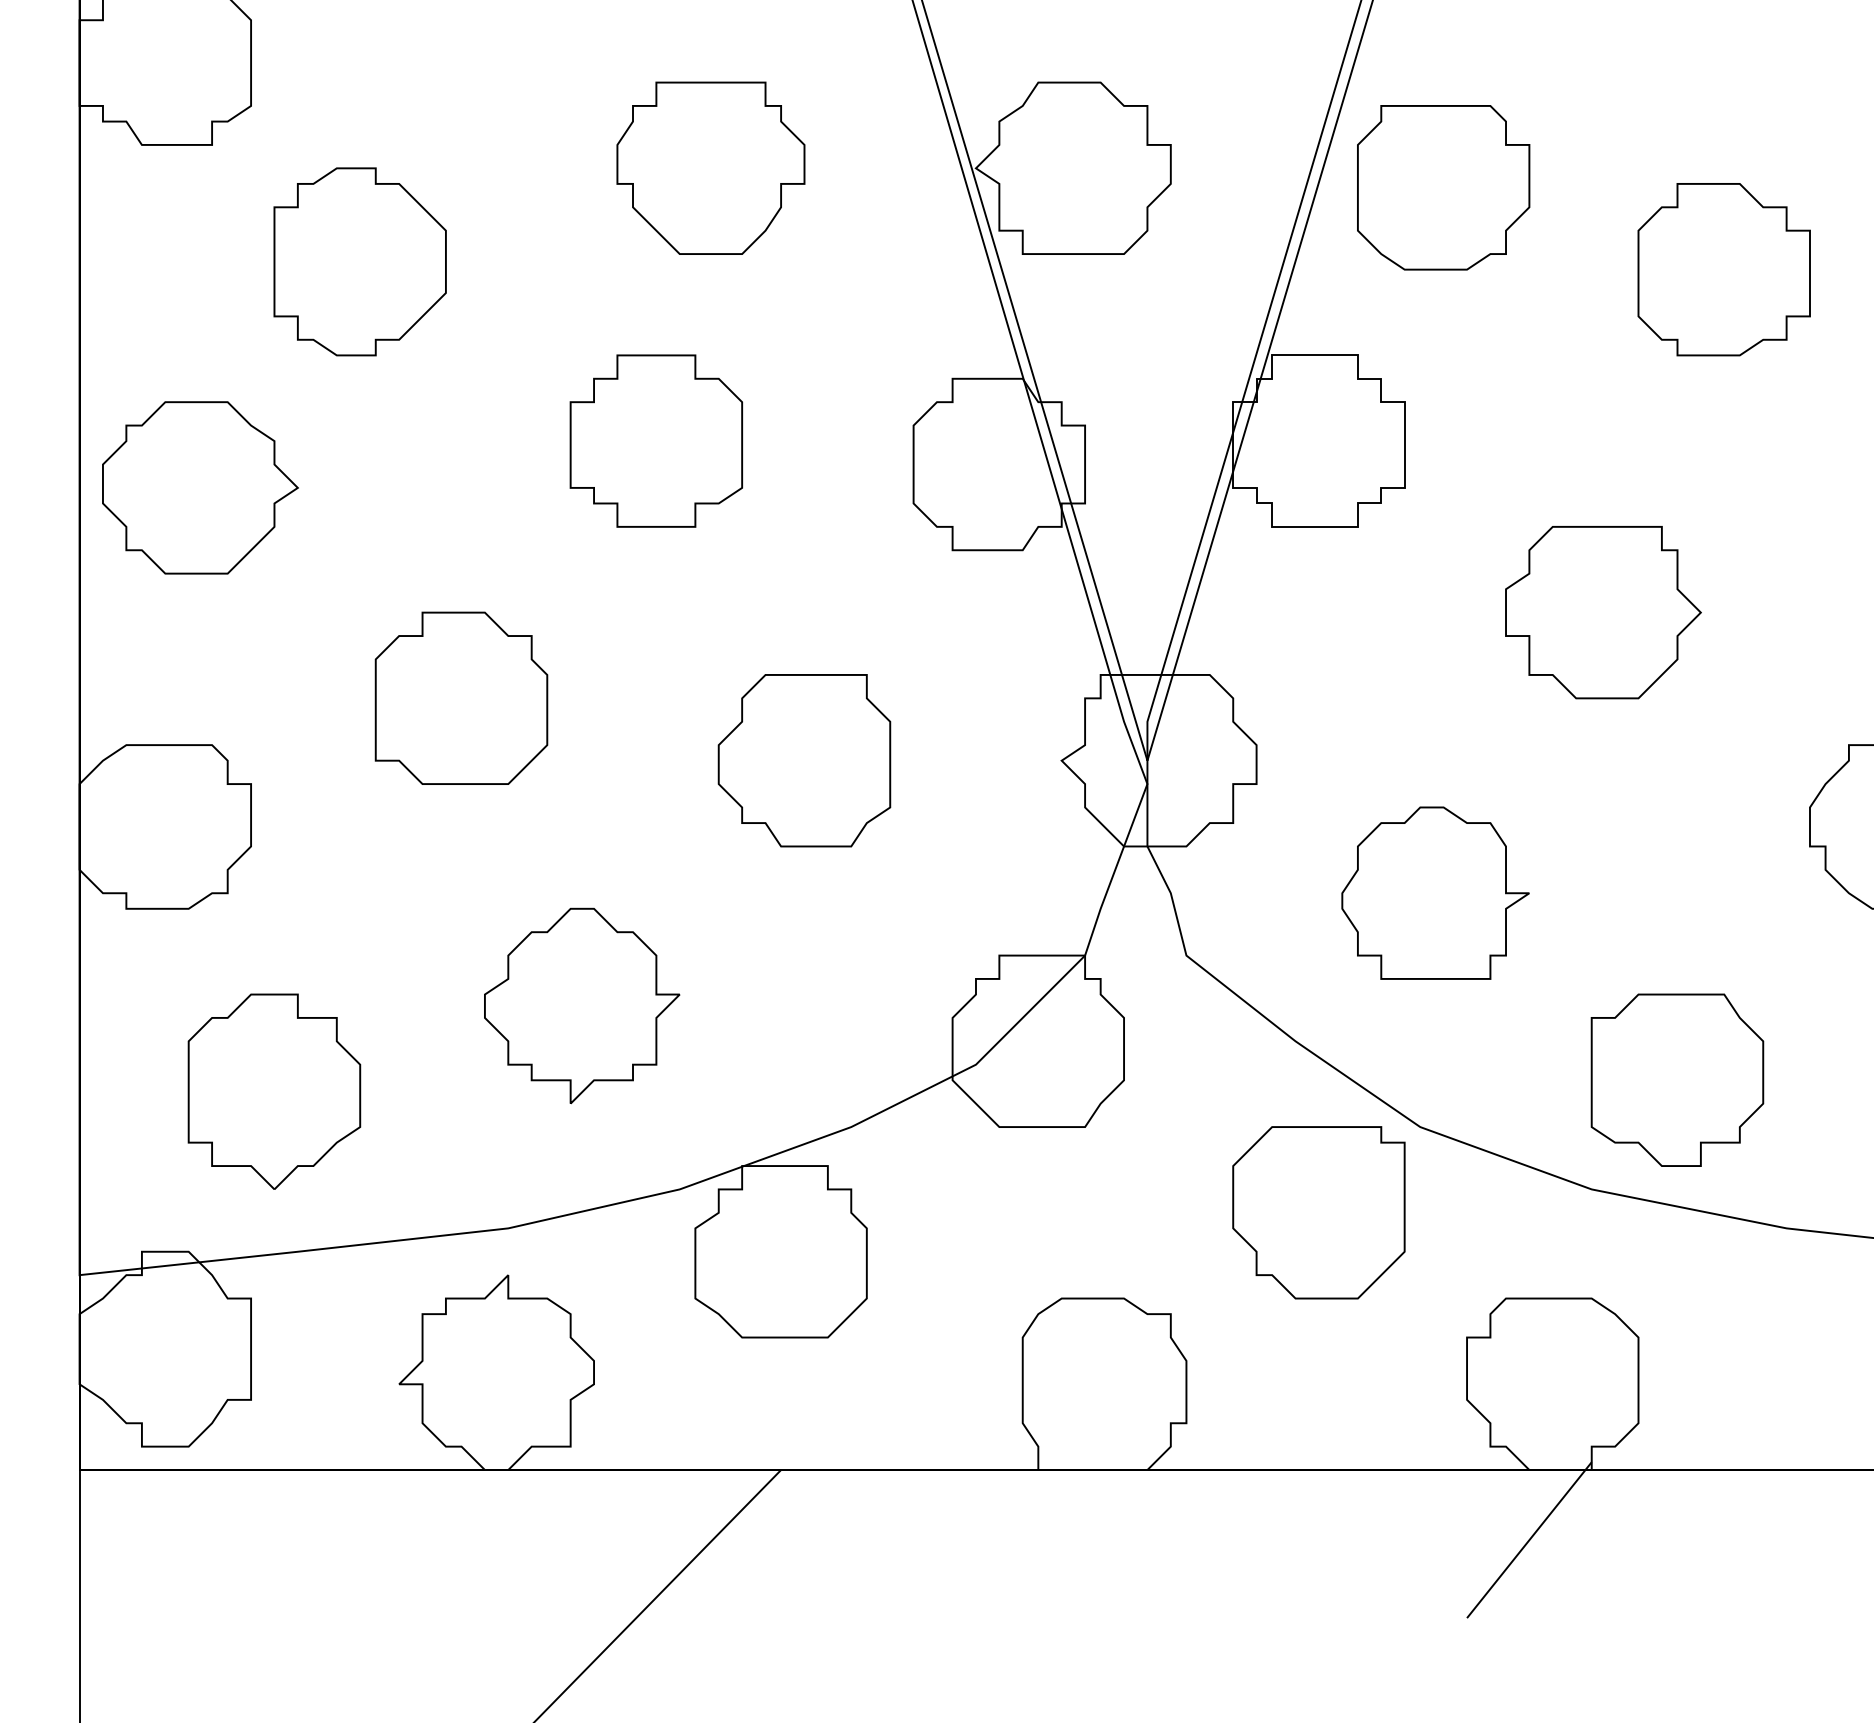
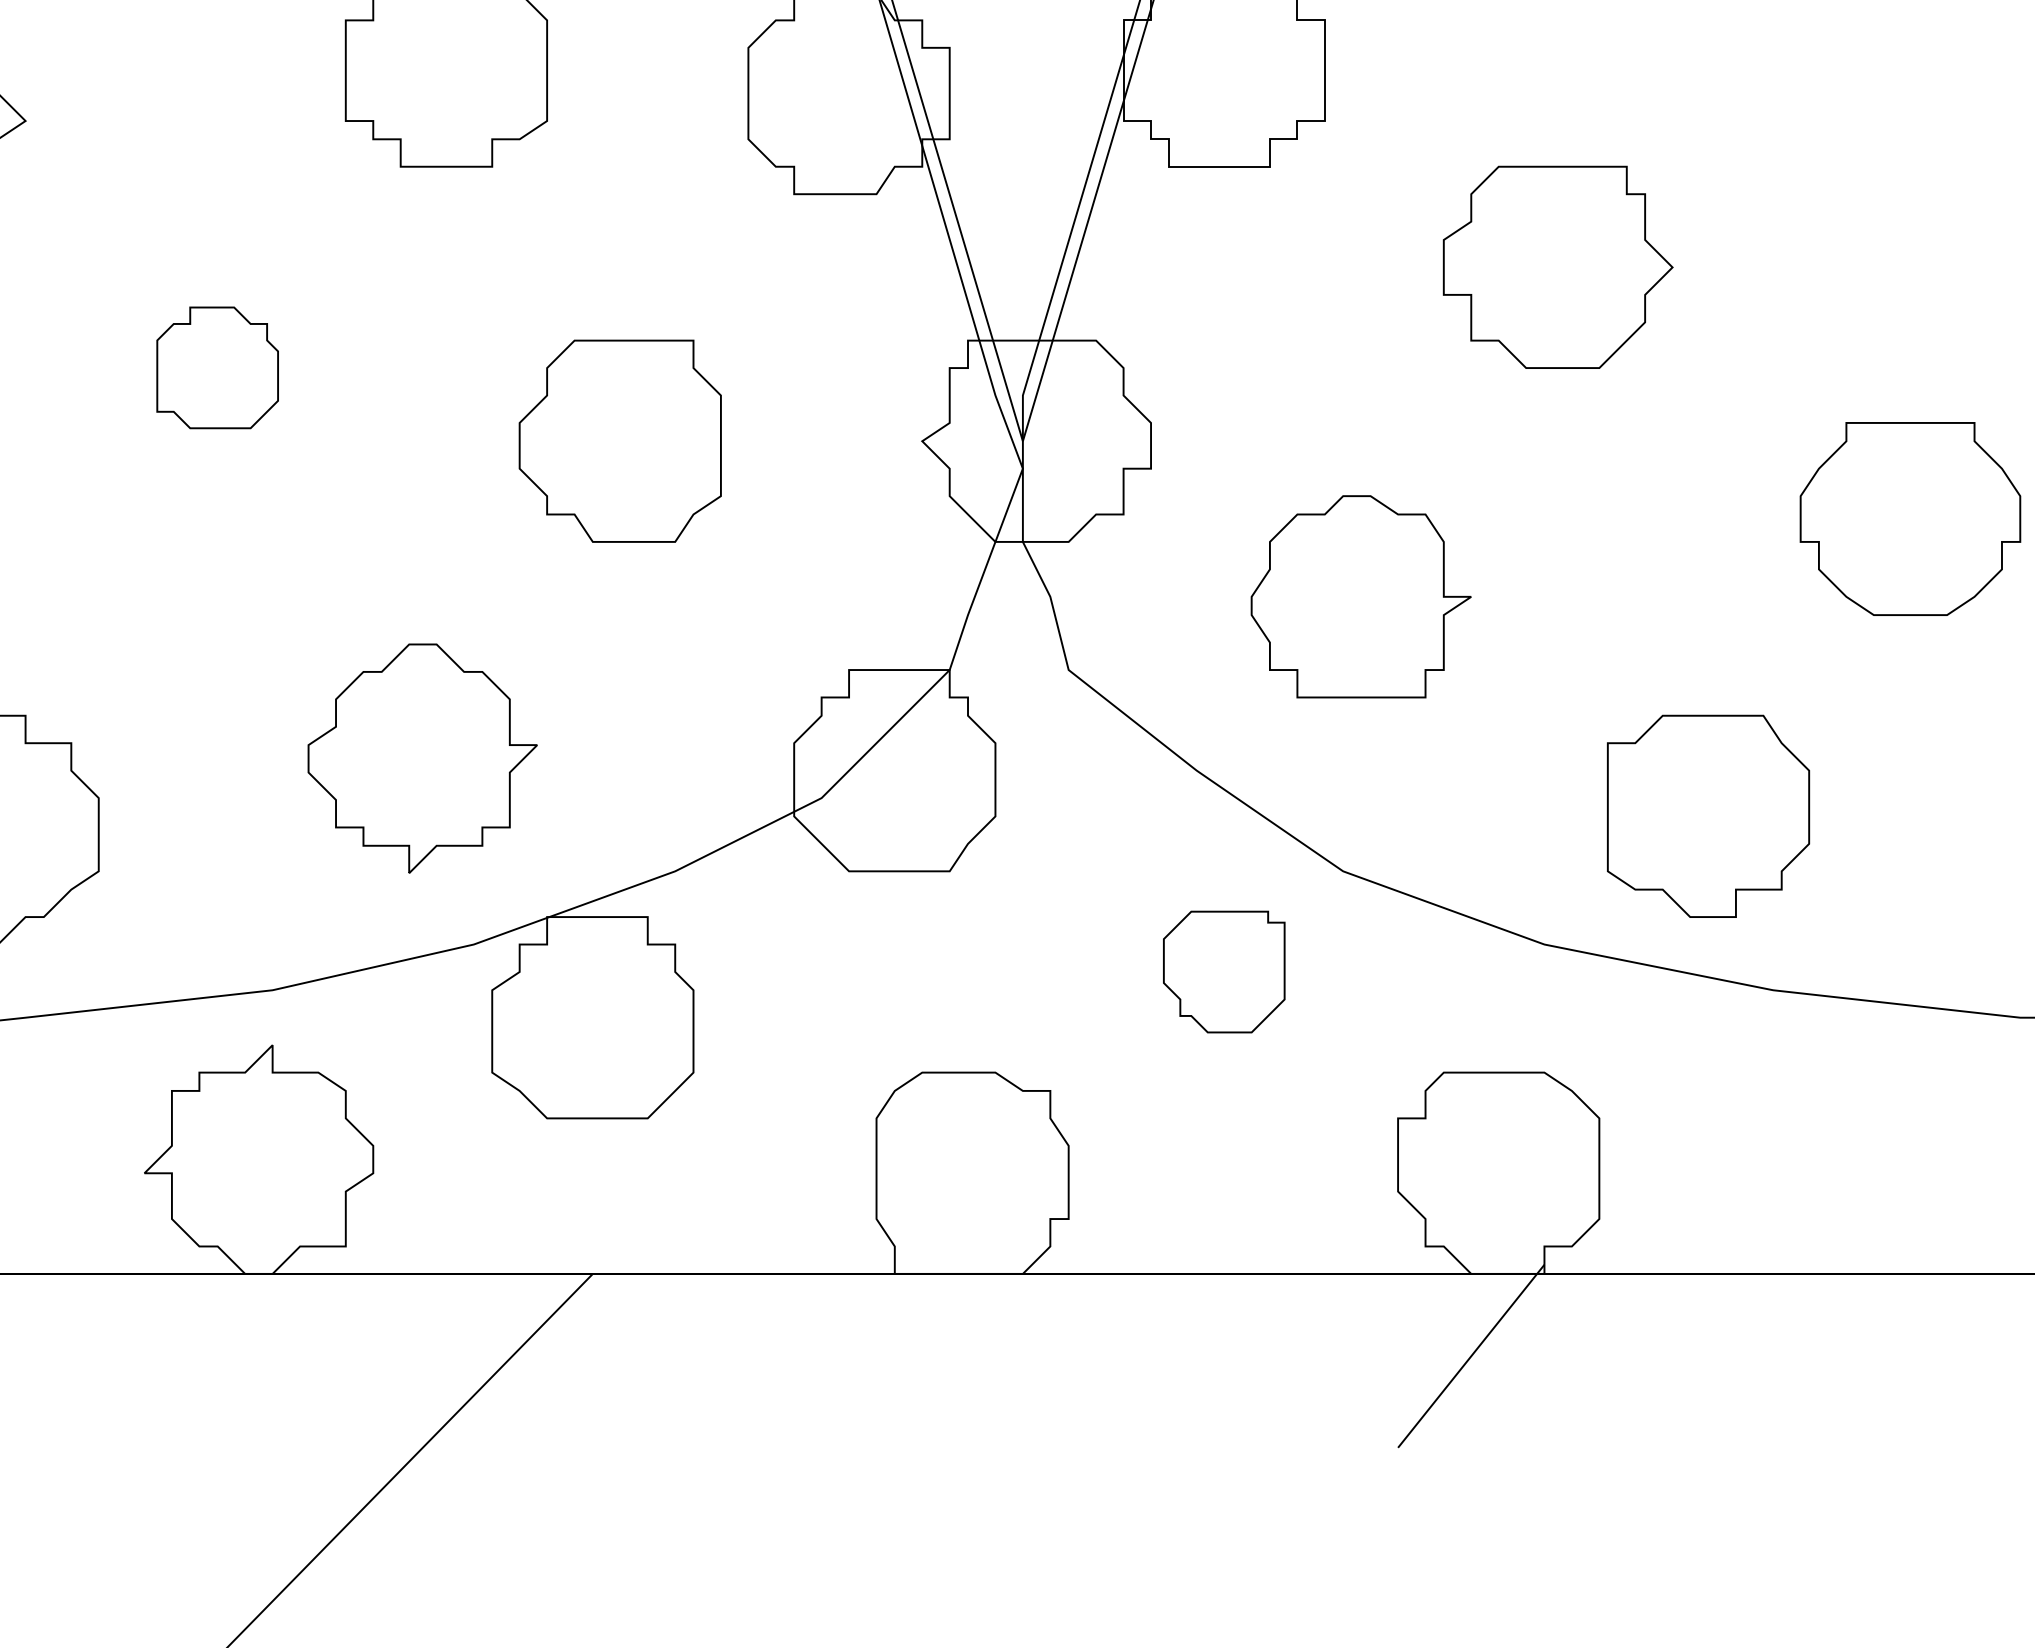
part: (461, 697) -> (217, 367), size x0.6
part: (582, 1005) -> (423, 757), moved
part: (1677, 1079) -> (1708, 815), moved
part: (1318, 1212) -> (1223, 971), size x0.6

